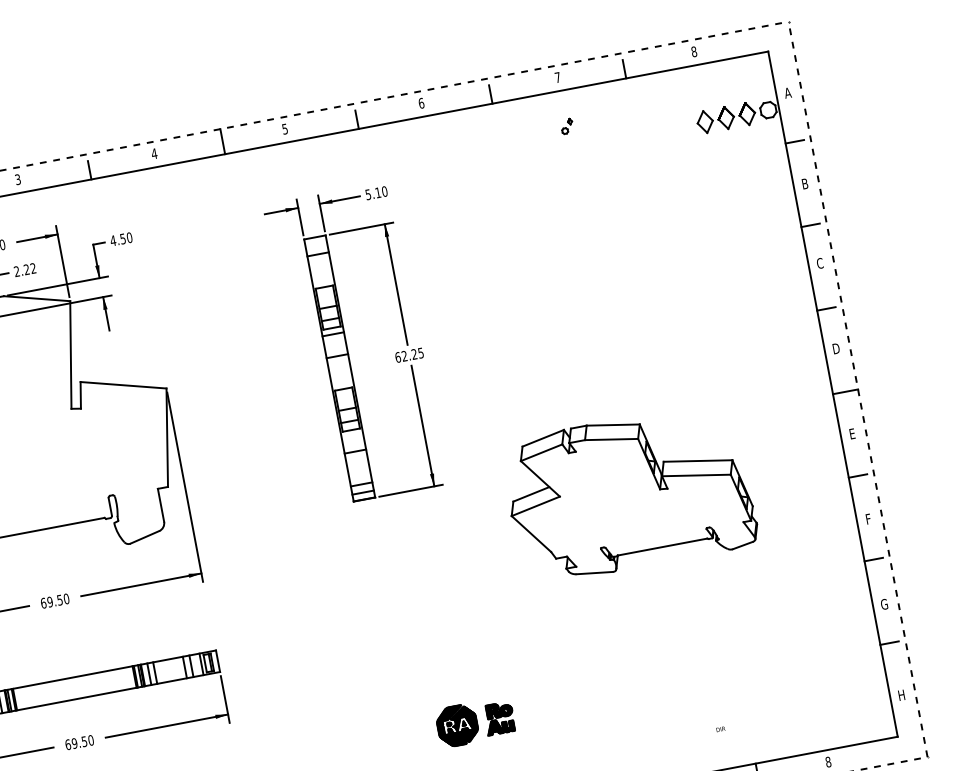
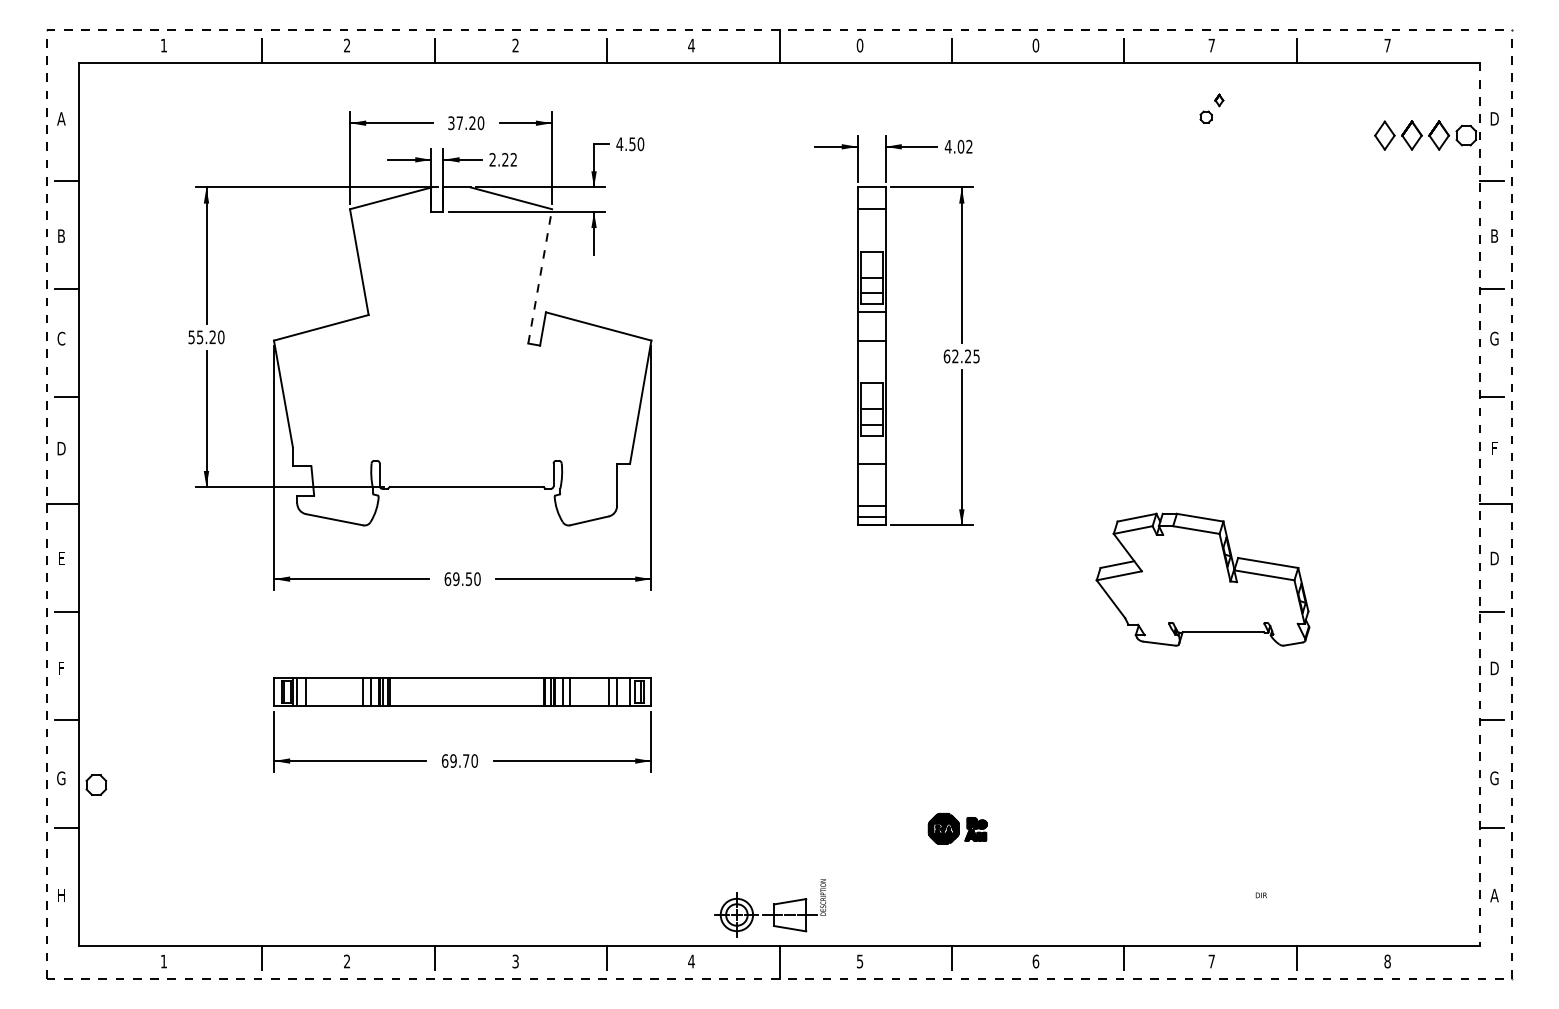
text: (694, 51) -> (1387, 45), 8 -> 7
text: (787, 92) -> (1494, 118), A -> D
text: (421, 103) -> (1035, 45), 6 -> 0
part: (566, 126) -> (1211, 108), size x1.6
text: (284, 129) -> (859, 45), 5 -> 0
text: (17, 179) -> (515, 45), 3 -> 2
text: (376, 192) -> (958, 146), 5.10 -> 4.02
text: (820, 263) -> (1494, 338), C -> G
text: (836, 348) -> (1494, 448), D -> F
line: (70, 354) -> (540, 275), solid -> dashed
line: (832, 394) -> (1479, 504), solid -> dashed
text: (852, 433) -> (1494, 558), E -> D
part: (628, 493) -> (1202, 579), size x0.7
text: (868, 519) -> (1494, 668), F -> D
text: (901, 695) -> (1494, 895), H -> A
part: (475, 721) -> (957, 828), size x0.6
text: (84, 741) -> (466, 760), 69.50 -> 69.70

